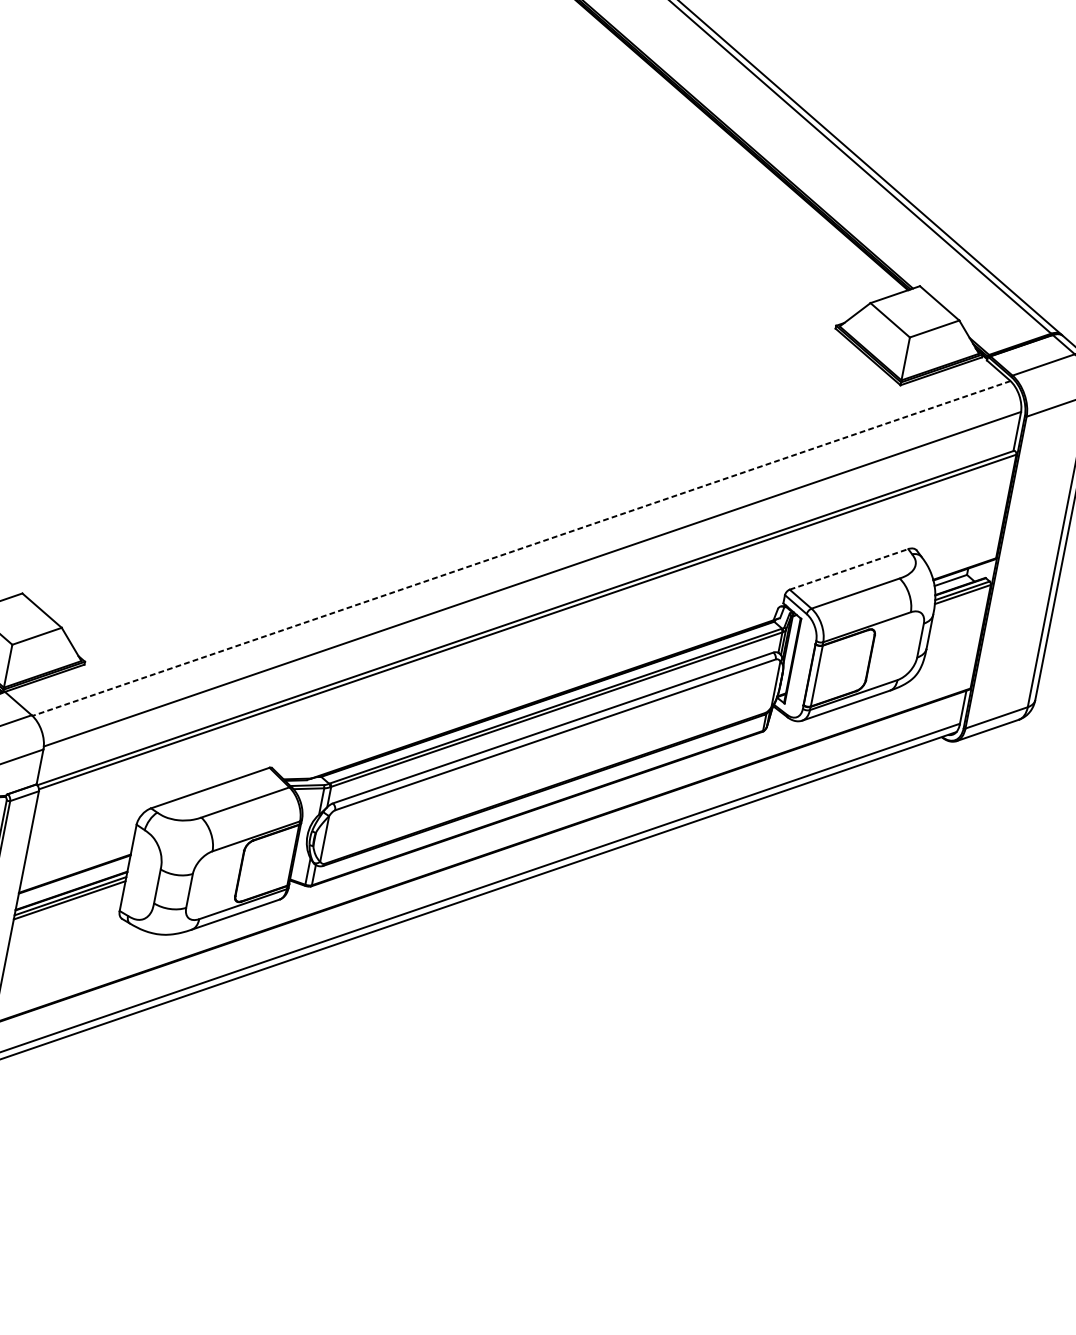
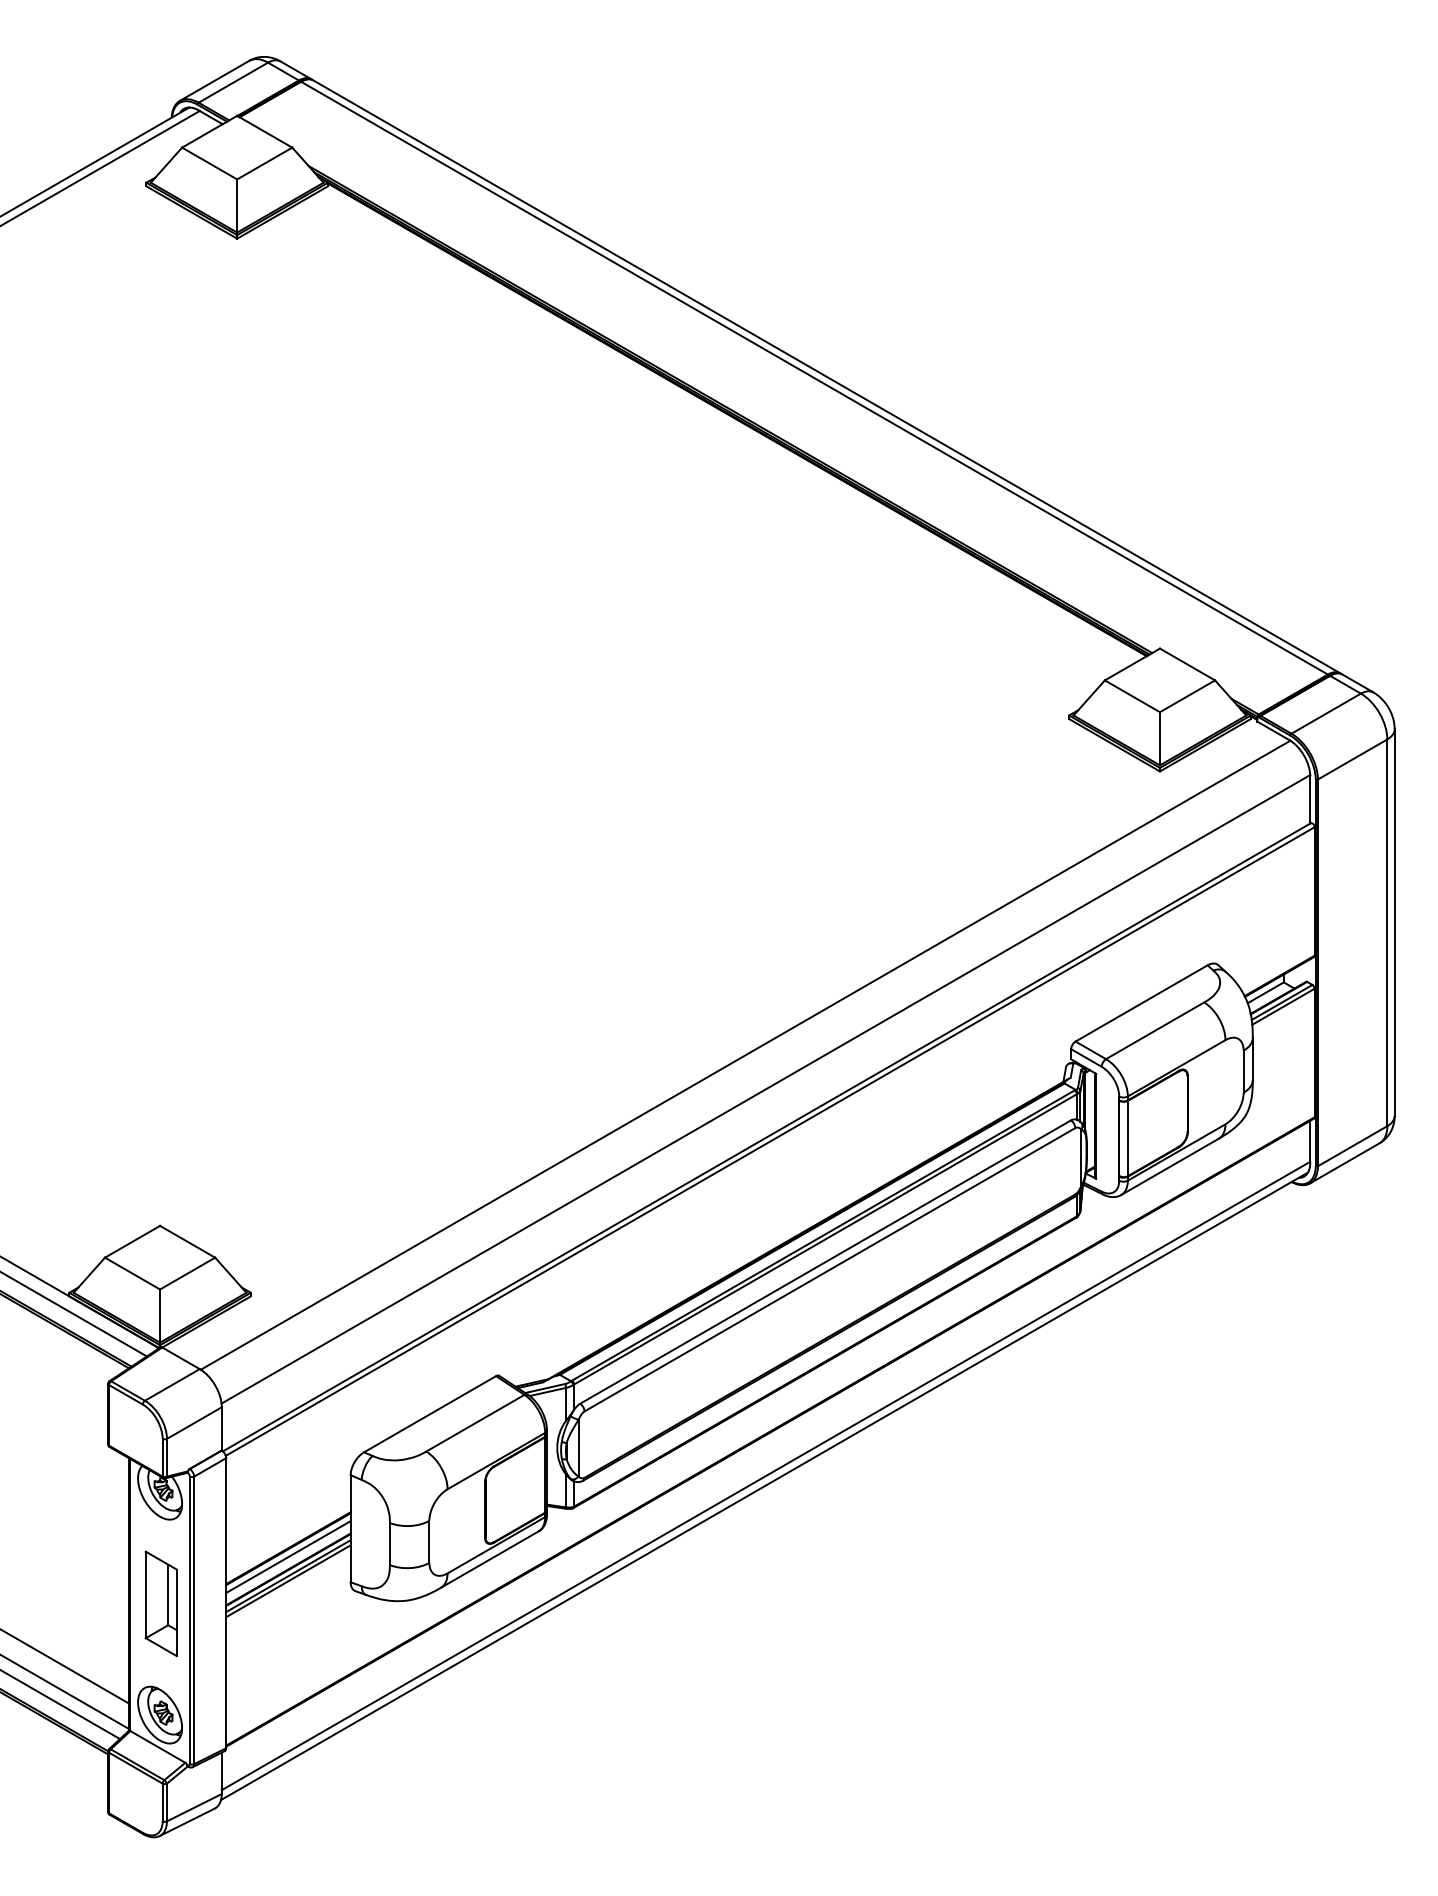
line: (521, 548) -> (745, 1055), dashed -> solid
line: (849, 569) -> (1142, 1003), dashed -> solid
line: (73, 881) -> (288, 1557), added

